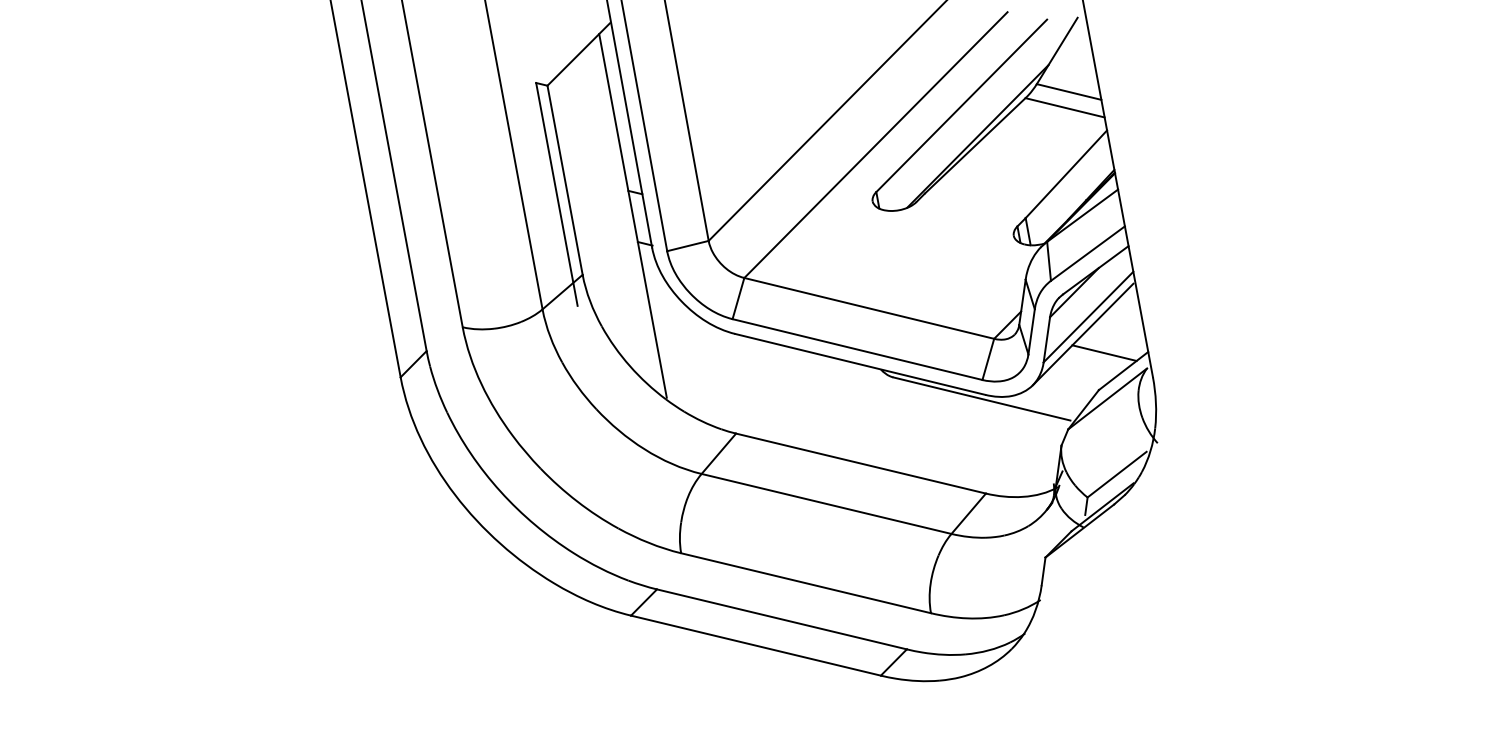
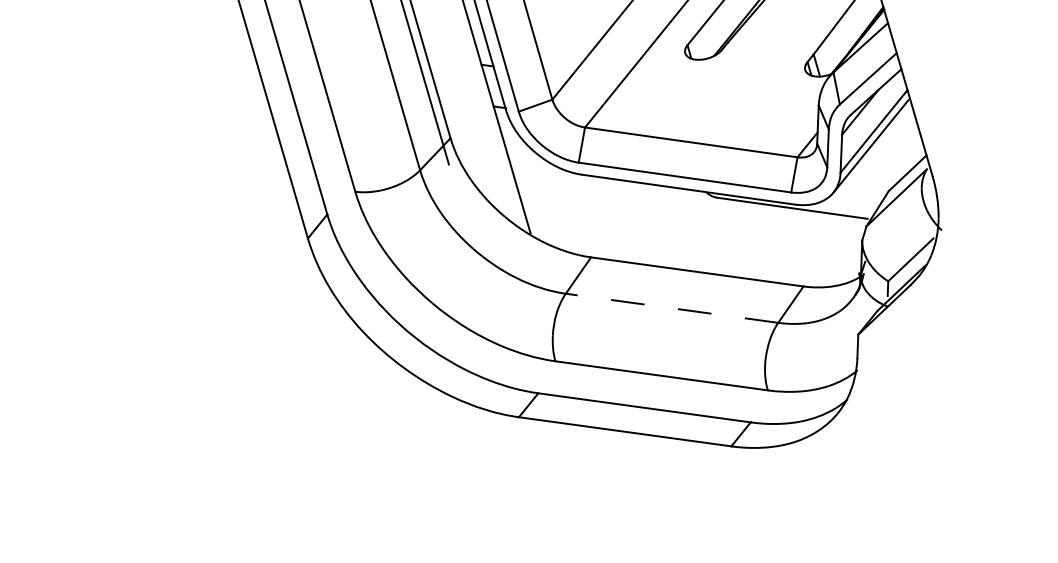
line: (1104, 352) -> (890, 159), removed
line: (826, 503) -> (671, 307), solid -> dashed

